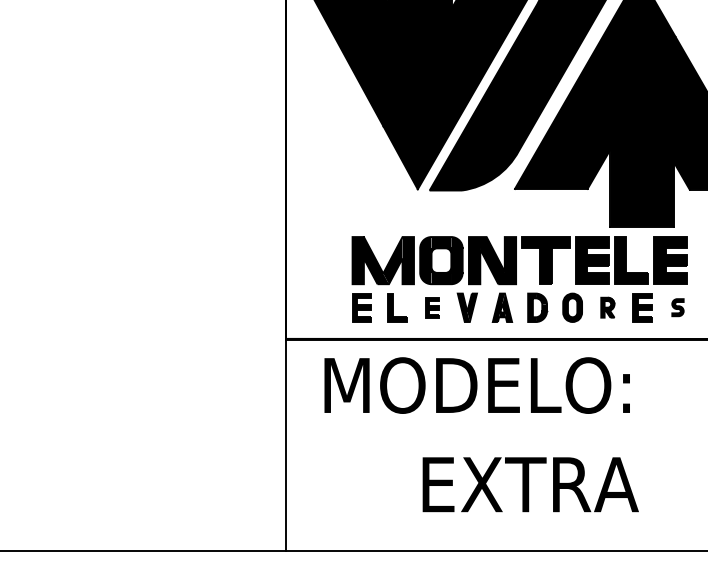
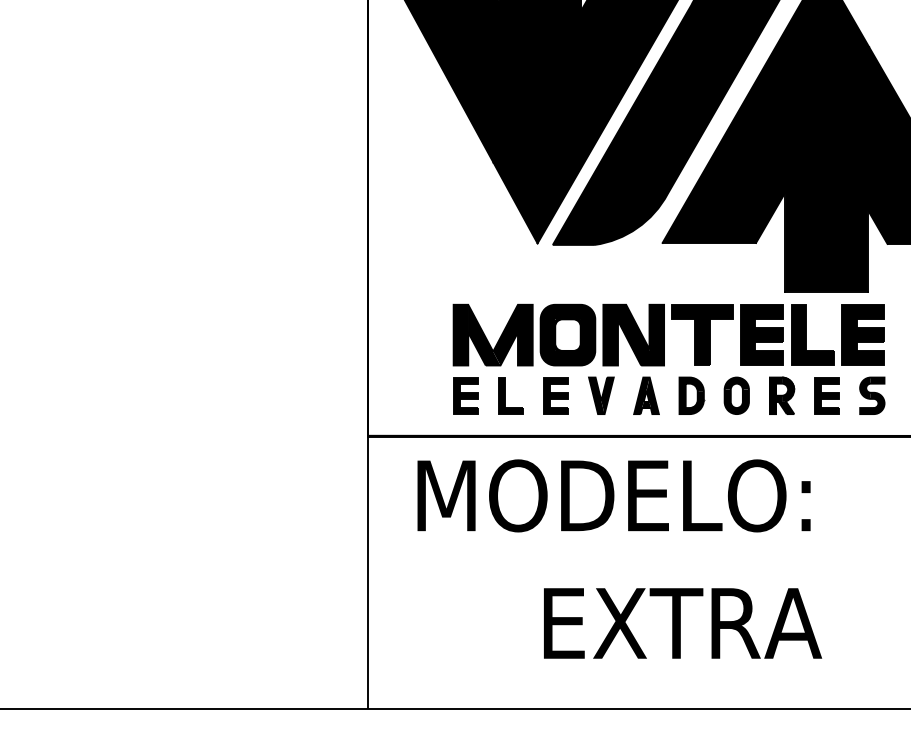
part: (432, 307) -> (556, 395), size x1.43
part: (607, 307) -> (781, 395), size x1.43
part: (677, 307) -> (871, 395), size x1.67

